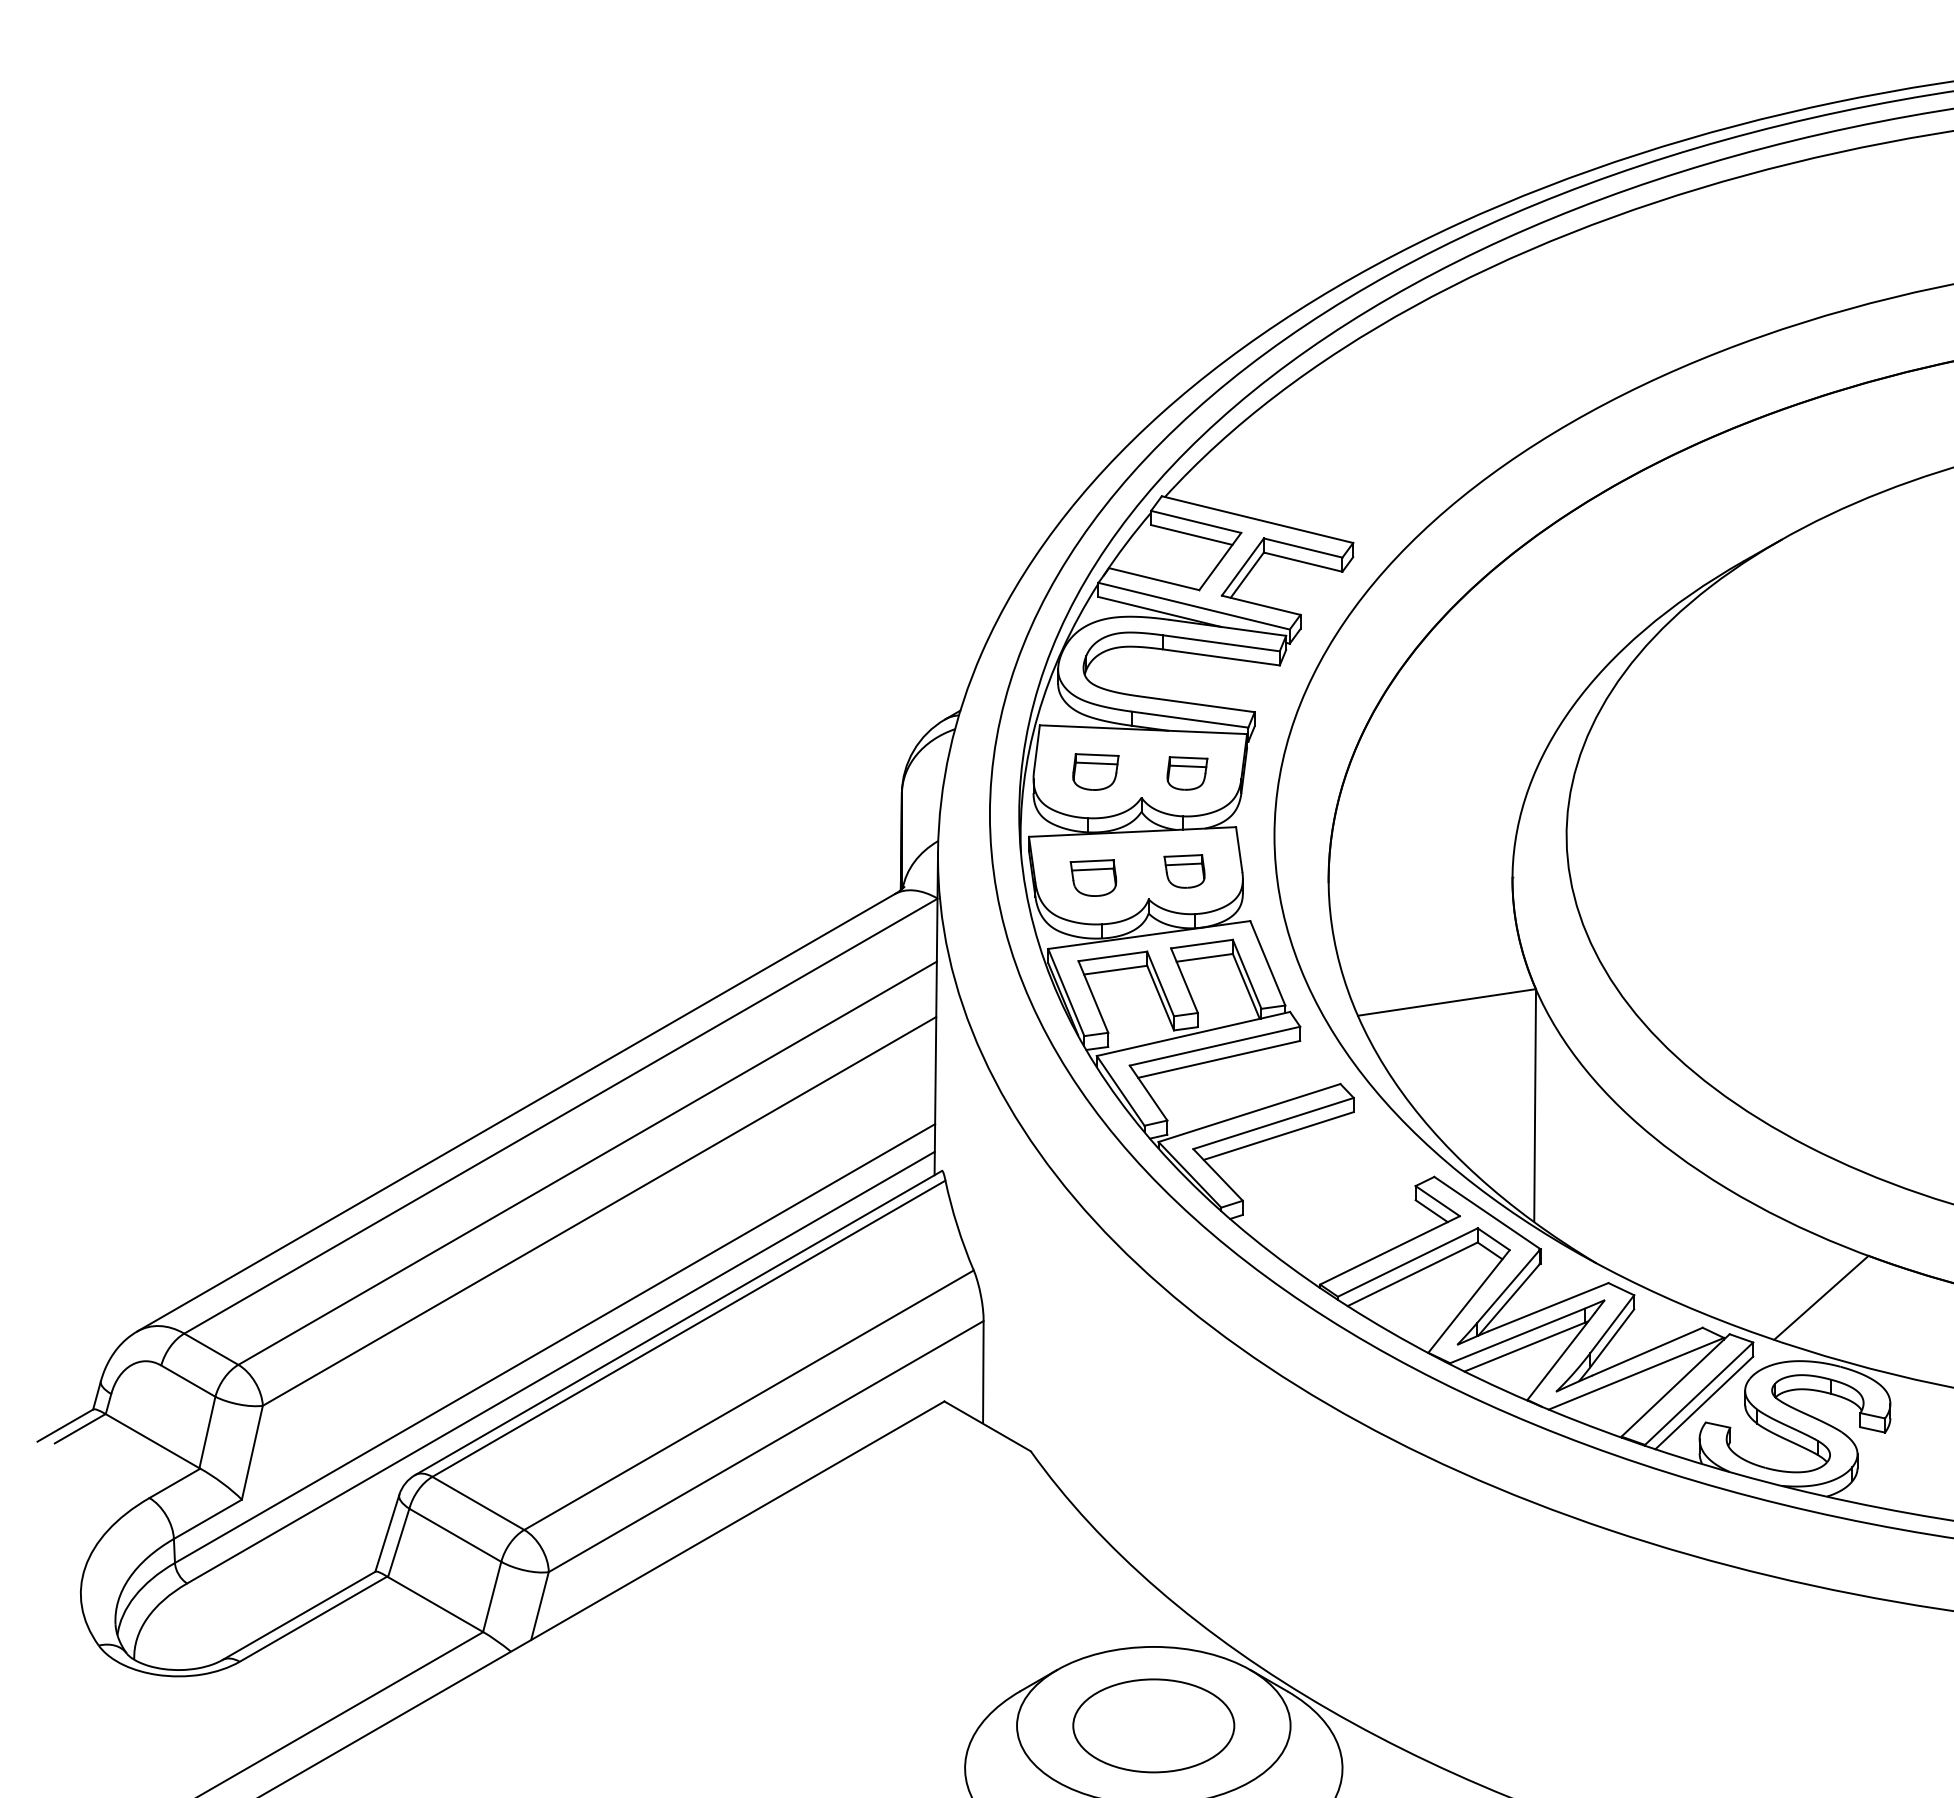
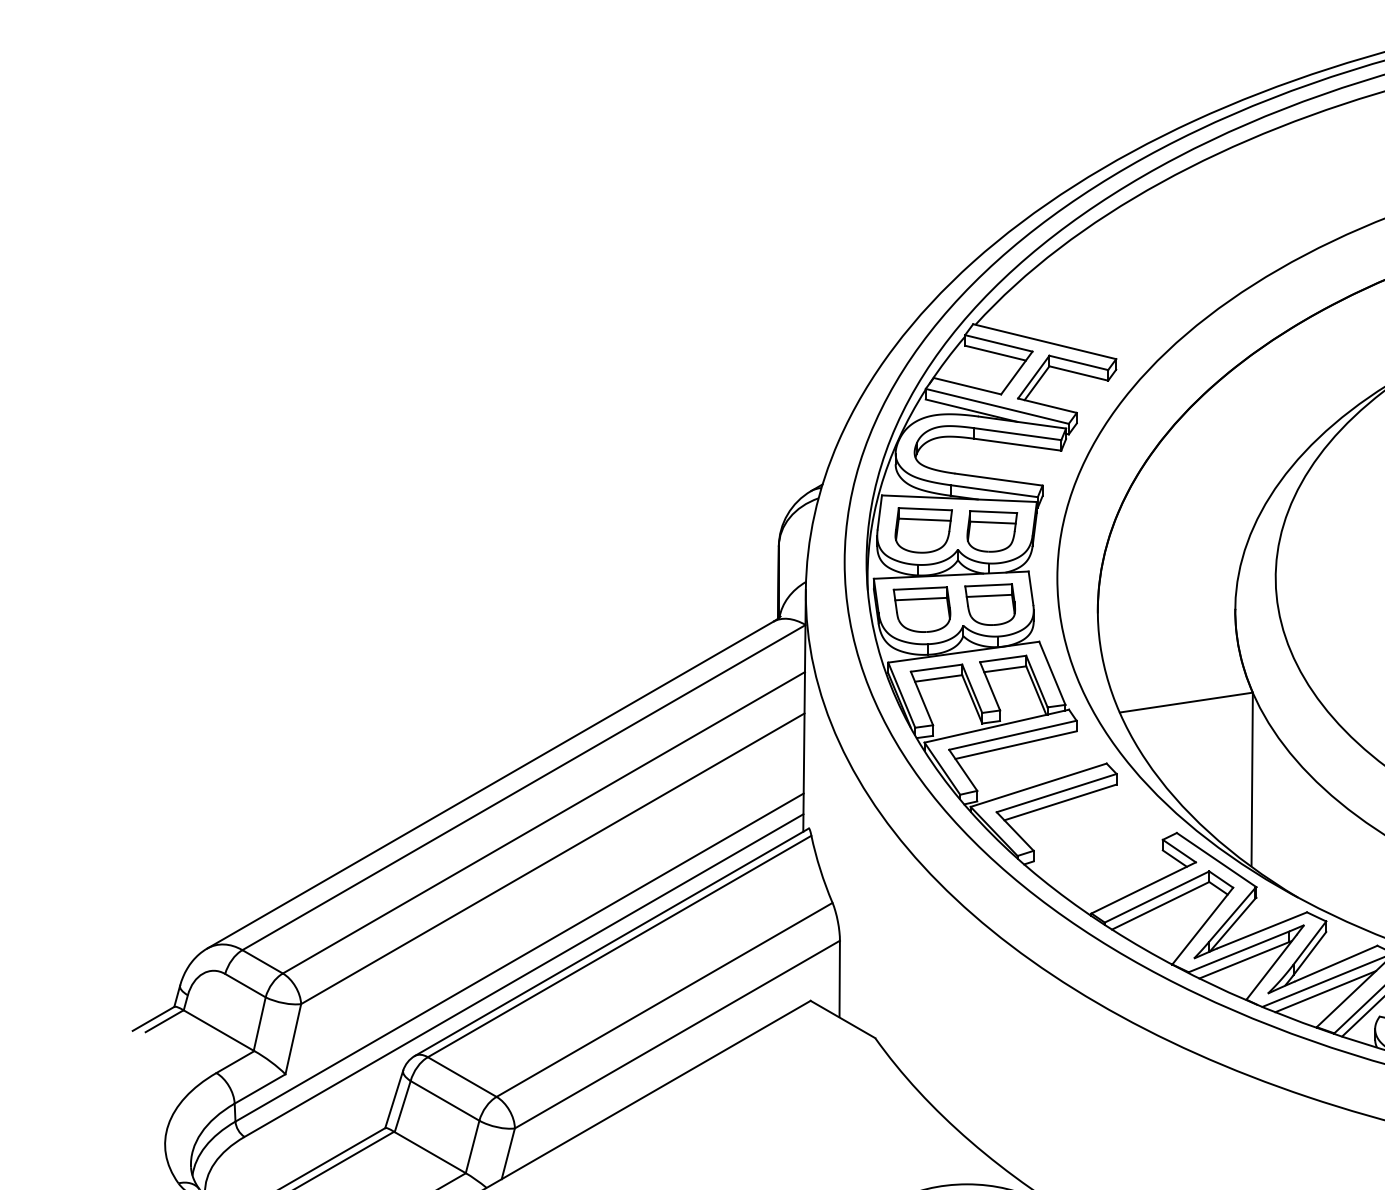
part: (1095, 771) -> (923, 529), size x1.67
part: (1187, 773) -> (992, 531), size x1.67
part: (1184, 871) -> (990, 604), size x1.67
part: (1093, 877) -> (922, 609), size x1.67
line: (1633, 1388) -> (1325, 991), added

